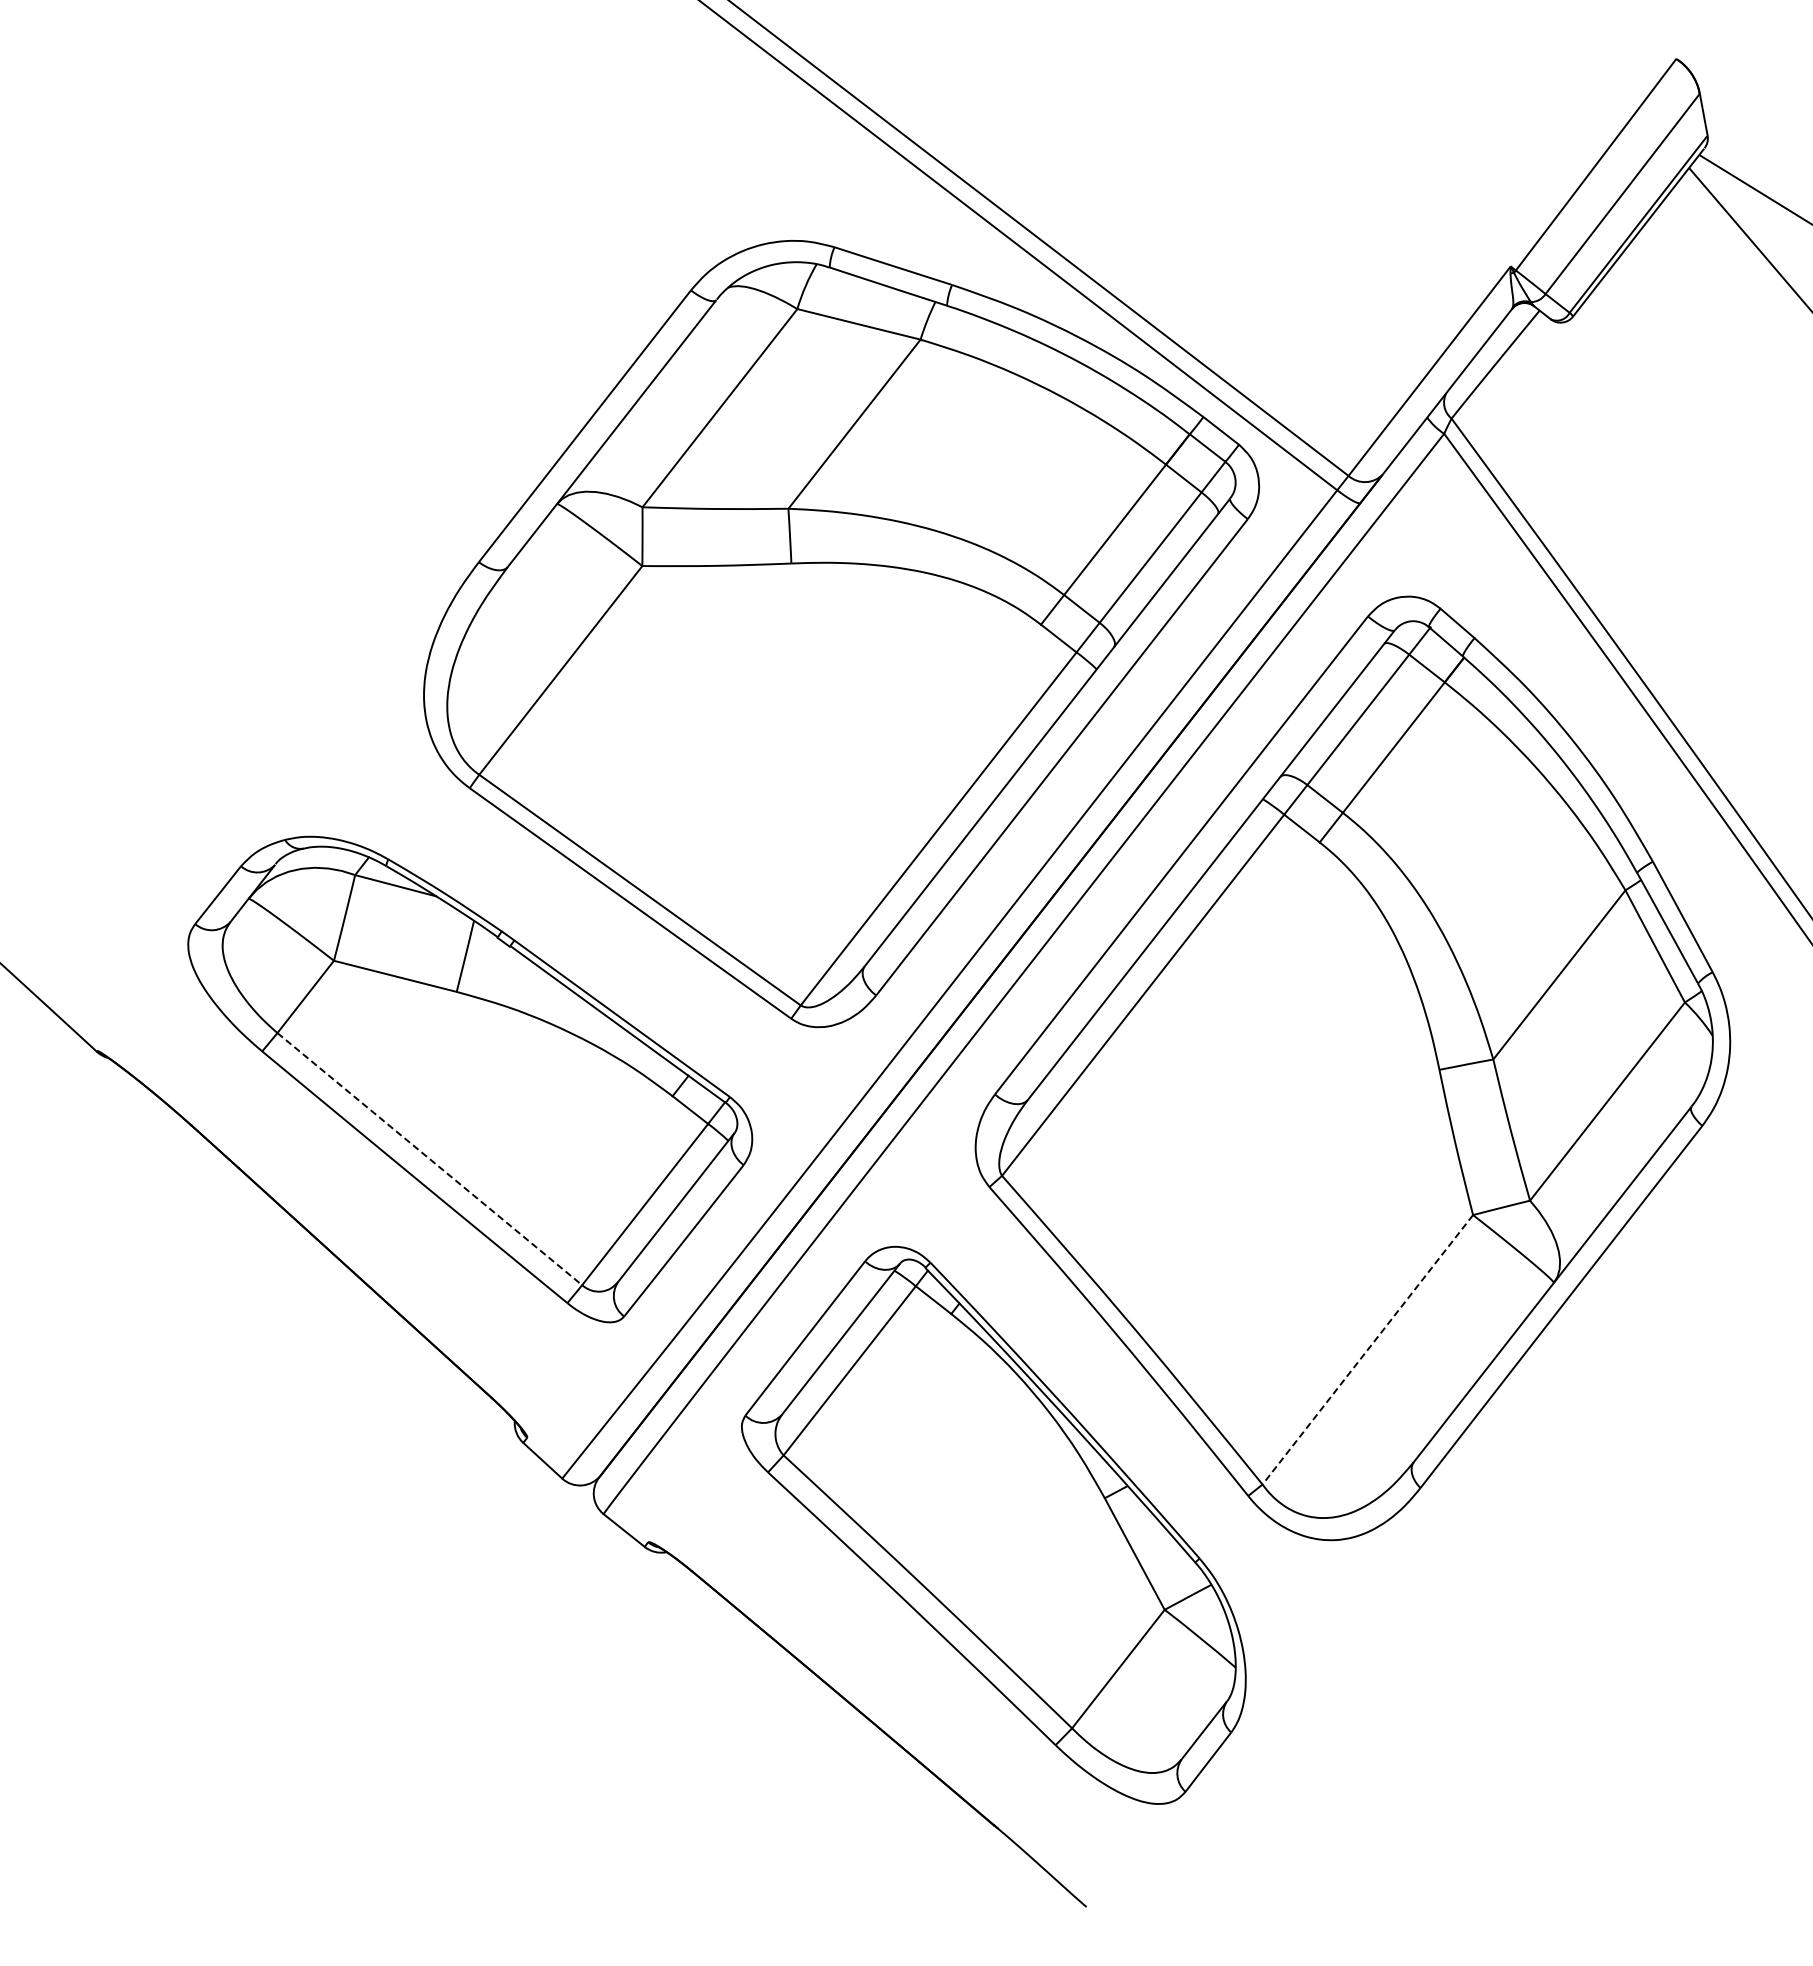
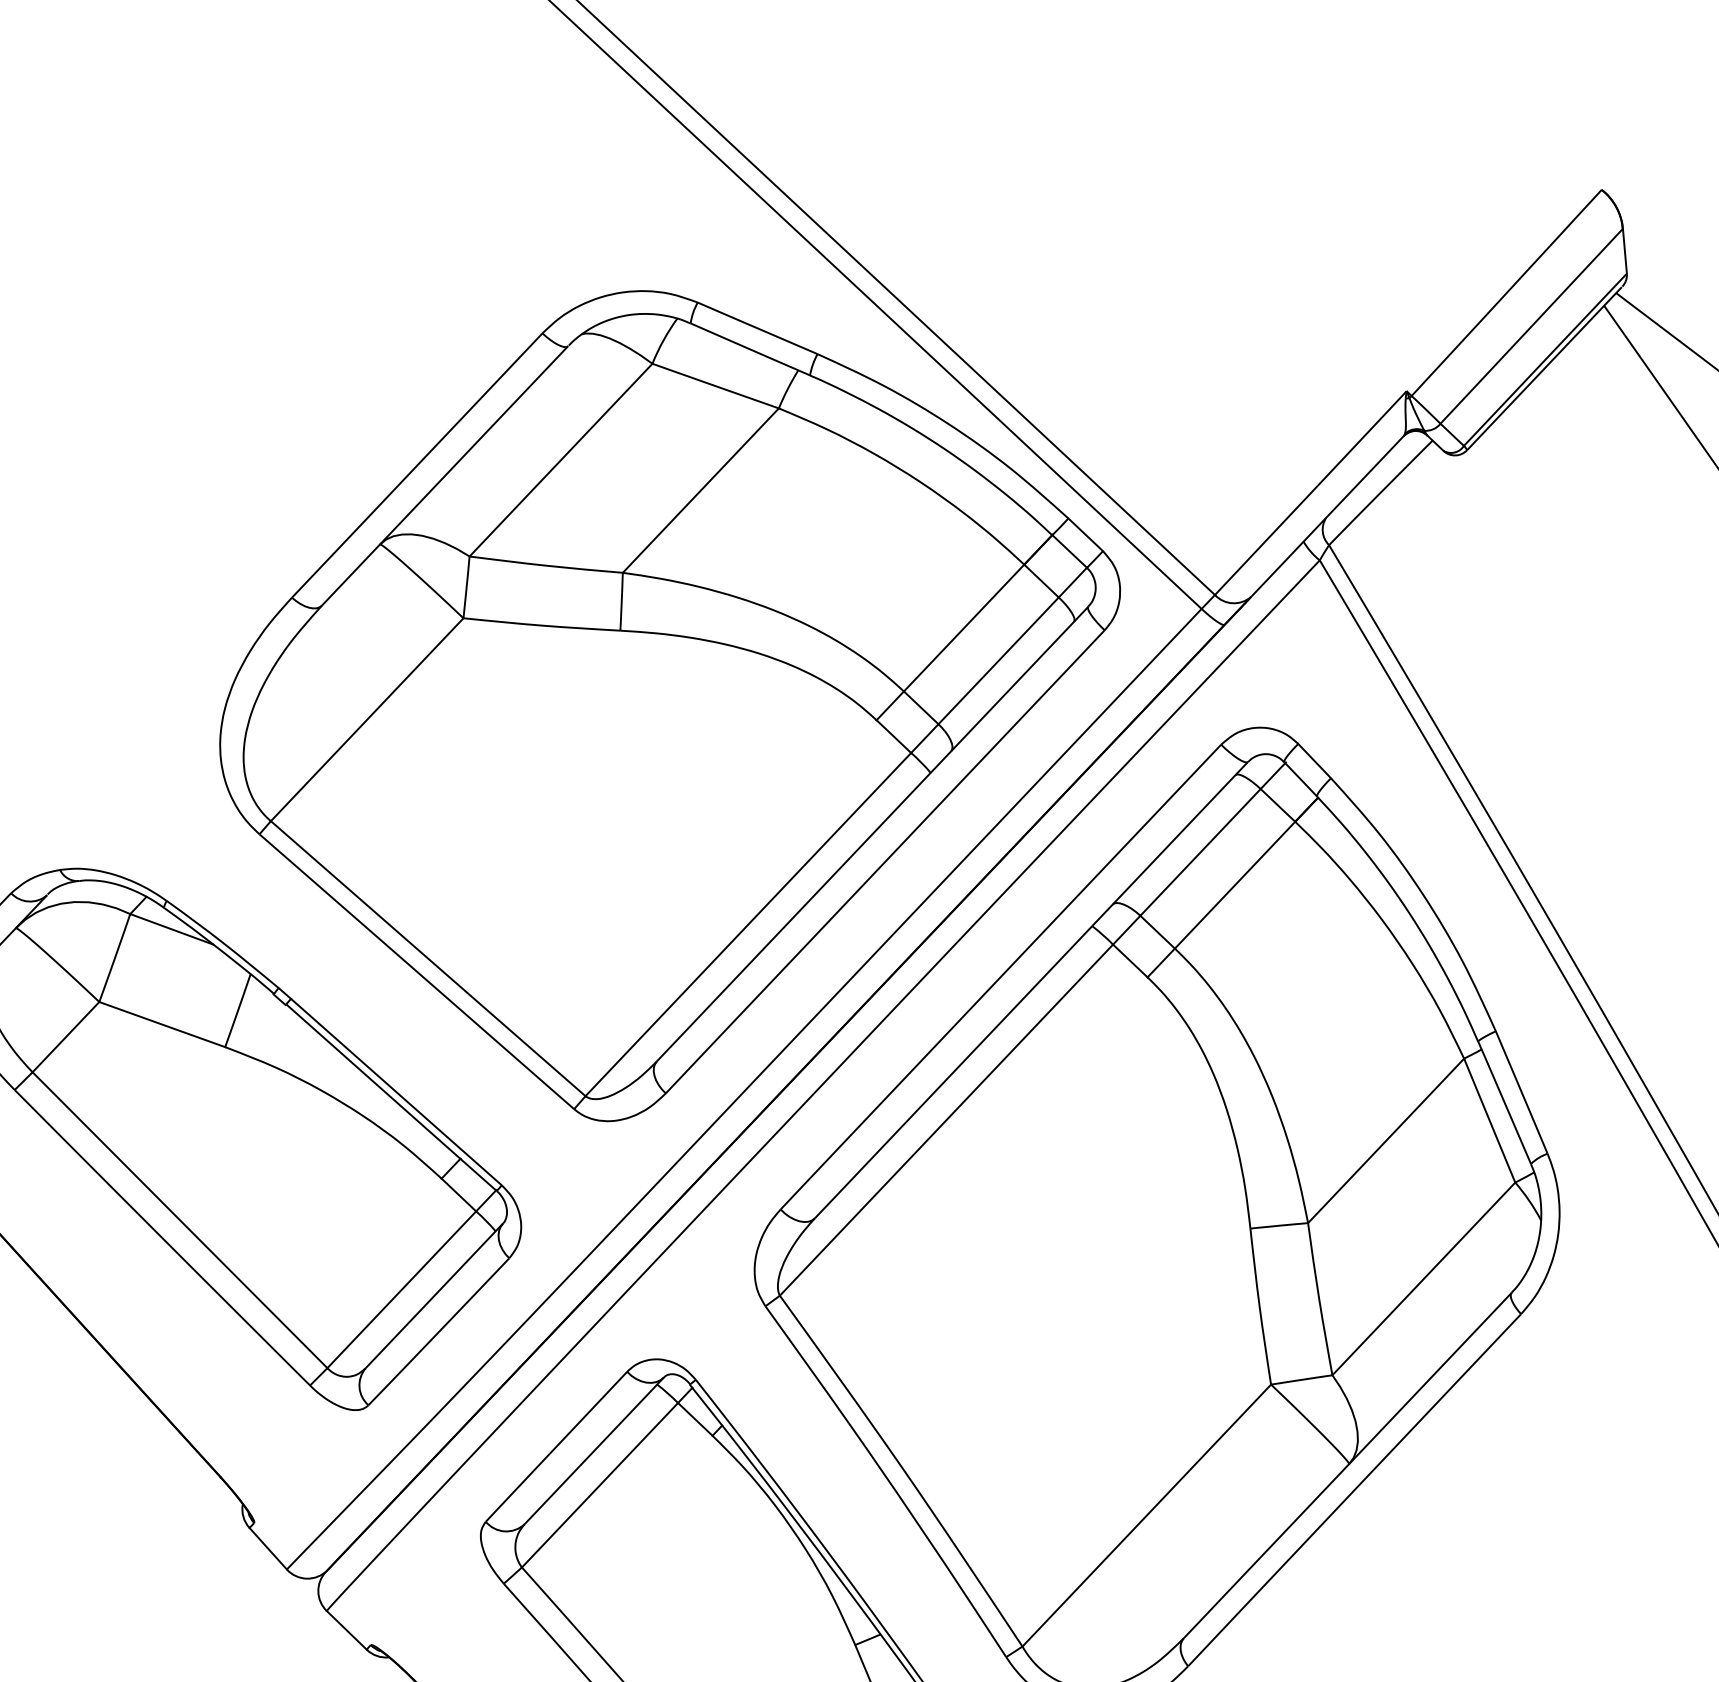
line: (429, 1159) -> (179, 1220), dashed -> solid
line: (1367, 1349) -> (1146, 1515), dashed -> solid

